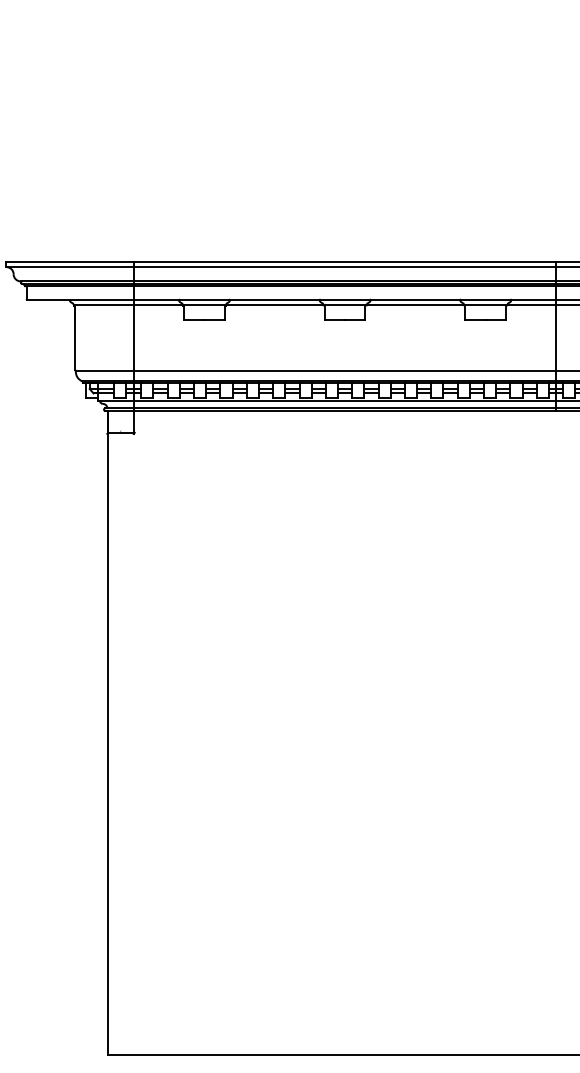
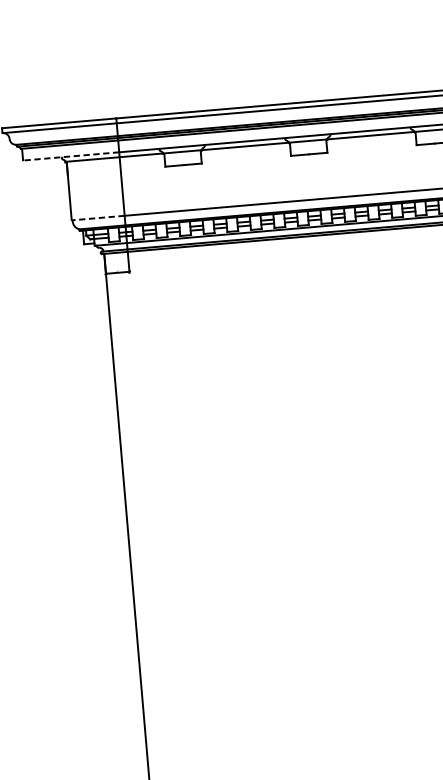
line: (80, 299) -> (71, 156), solid -> dashed
line: (104, 370) -> (98, 217), solid -> dashed

